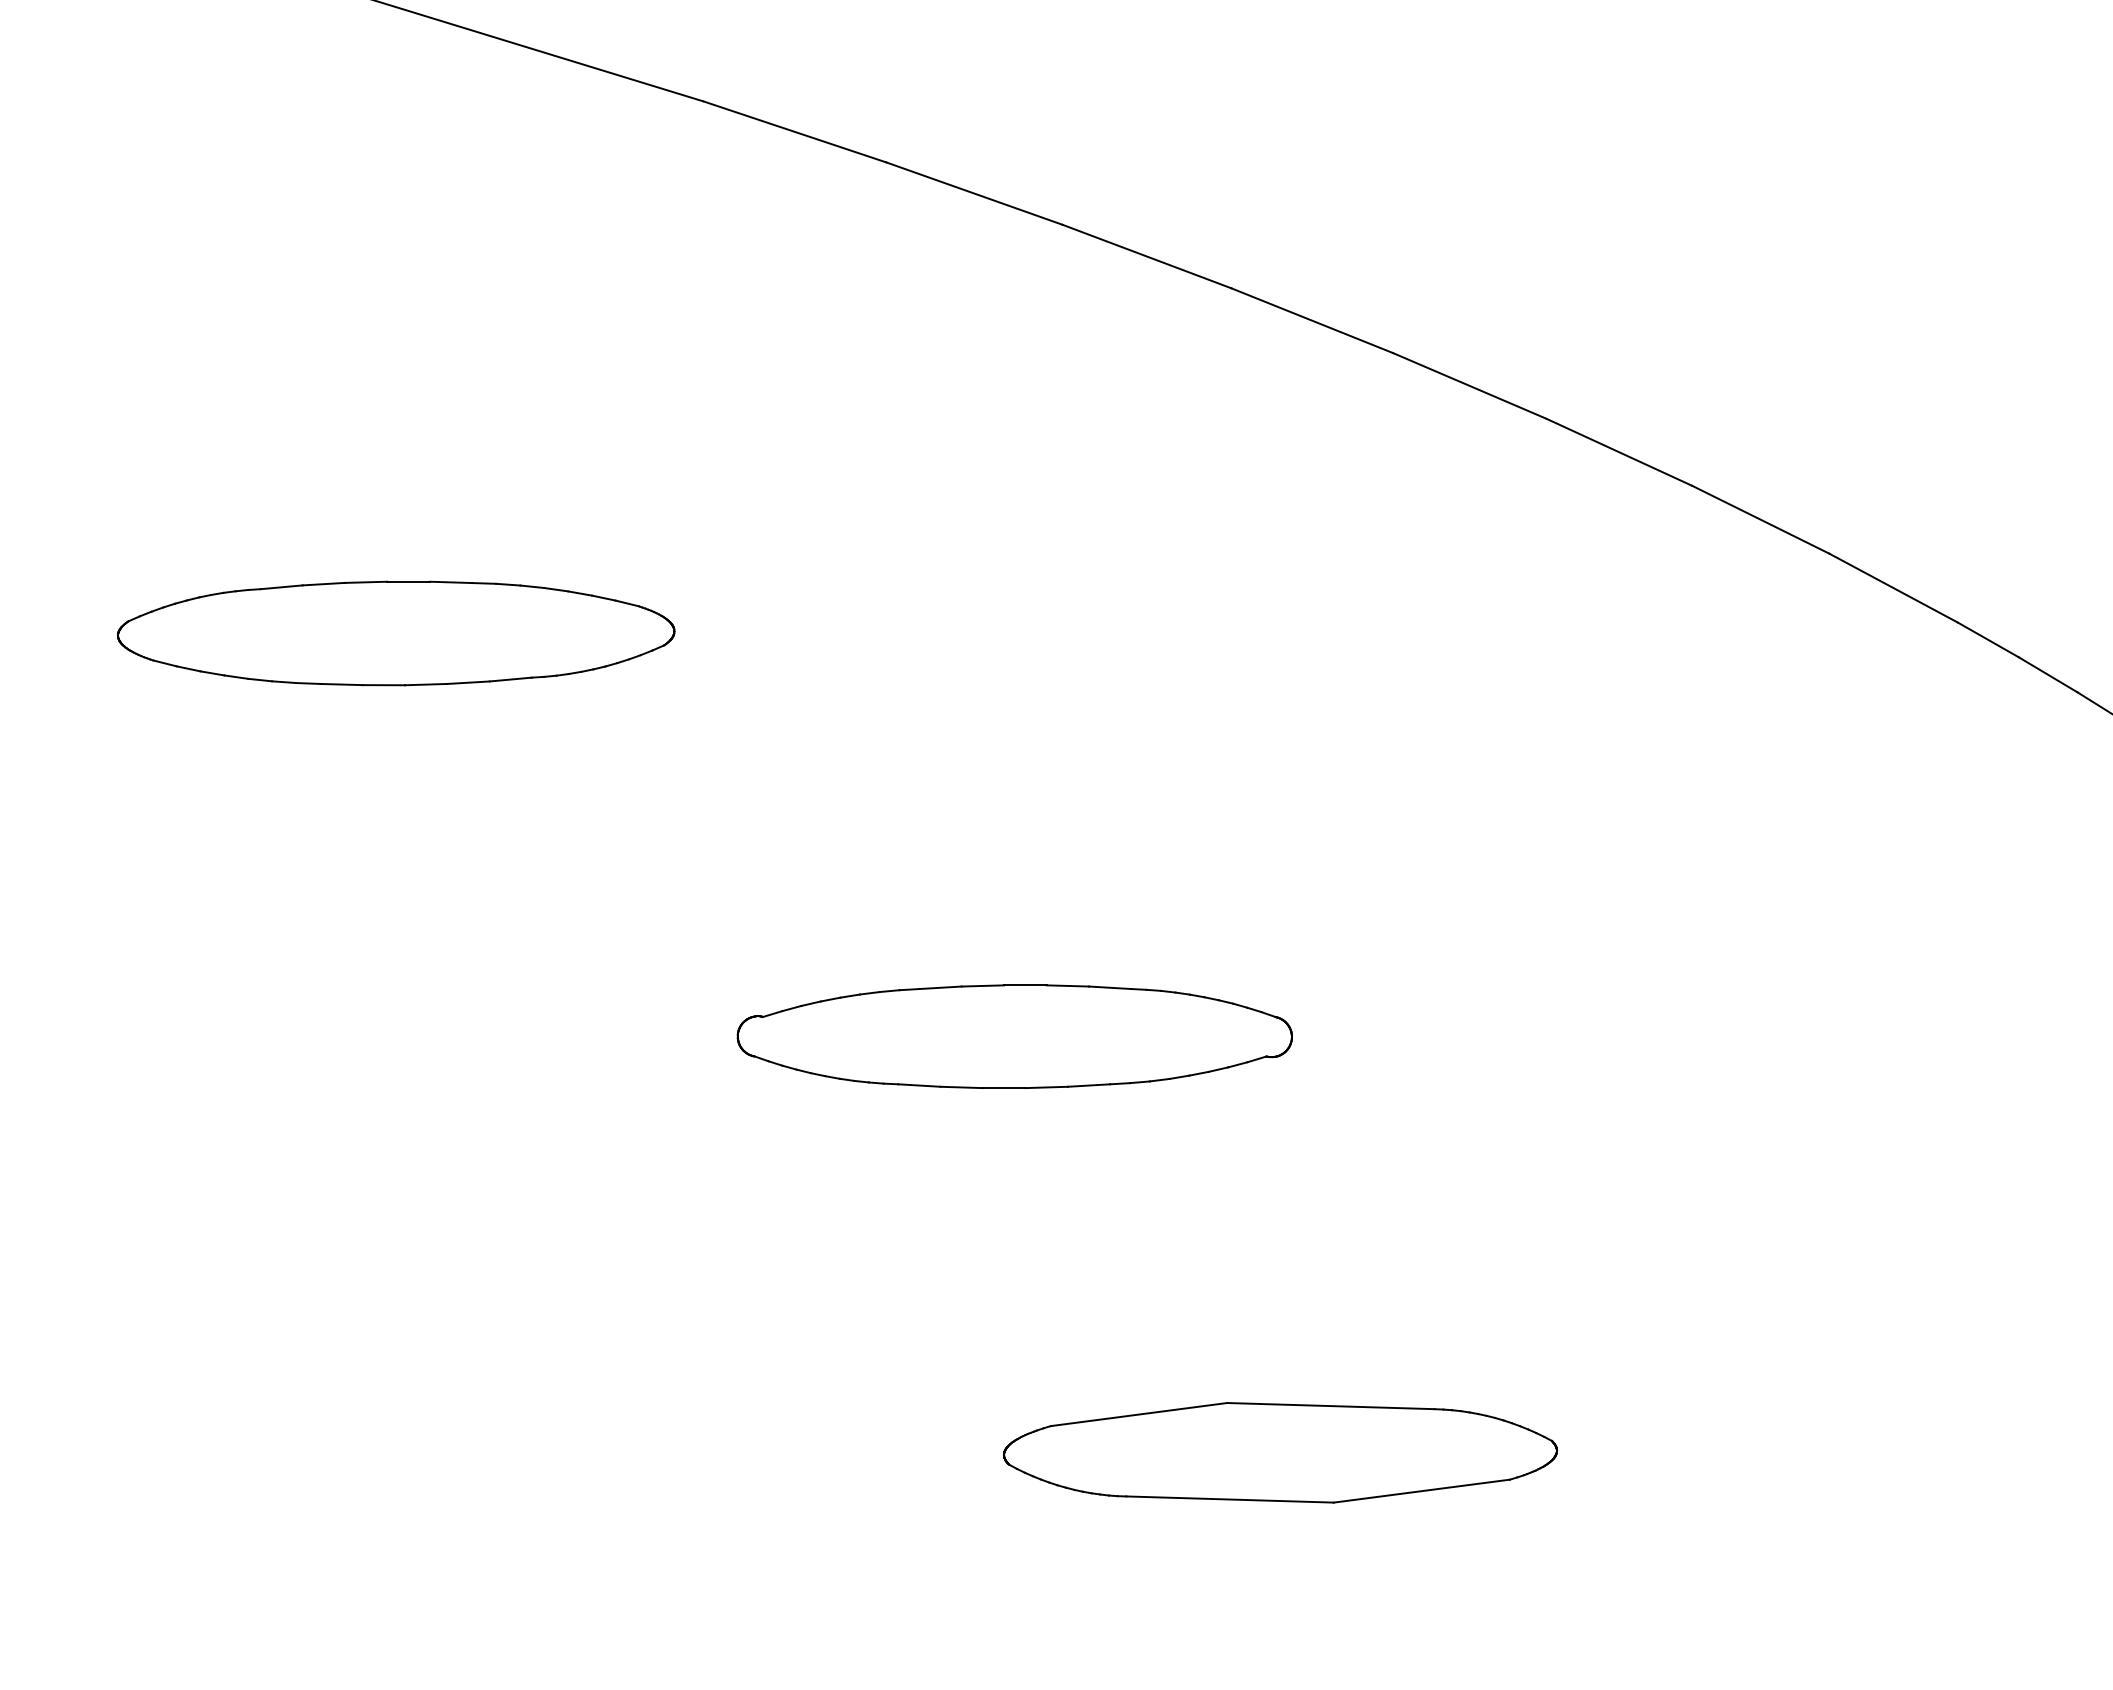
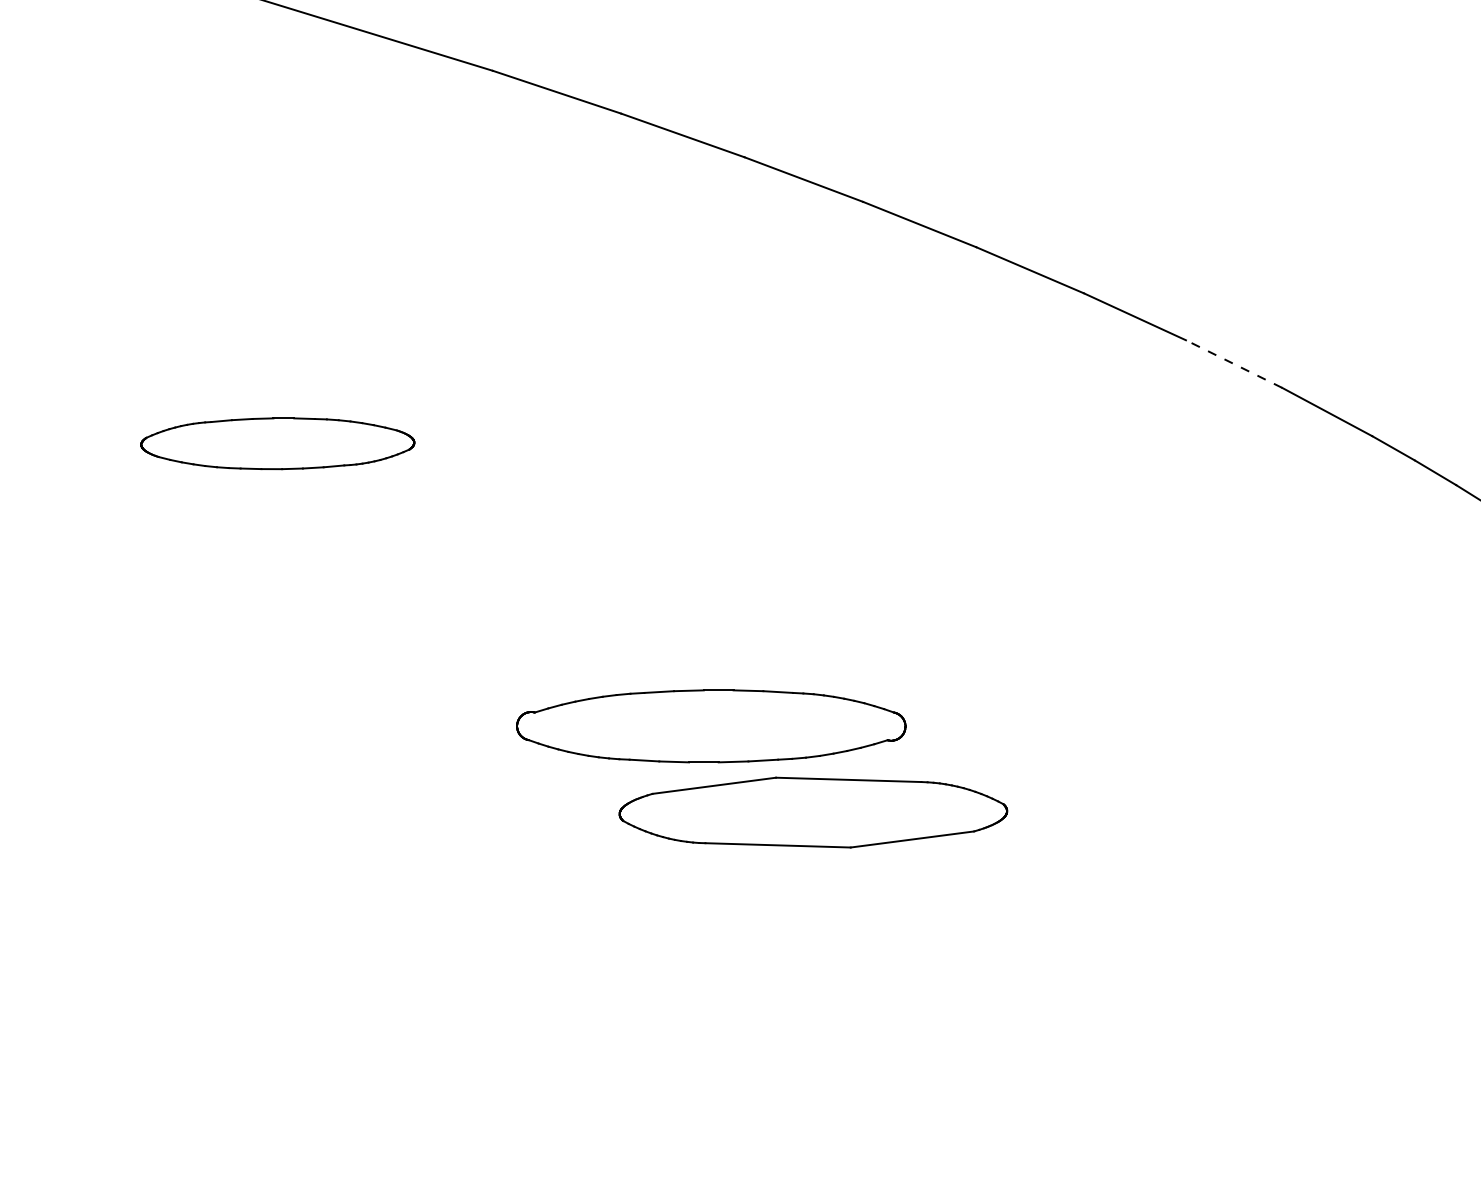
line: (1760, 519) -> (1233, 363), solid -> dashed
part: (396, 633) -> (277, 443), size x0.7
part: (1280, 1452) -> (813, 812), moved

